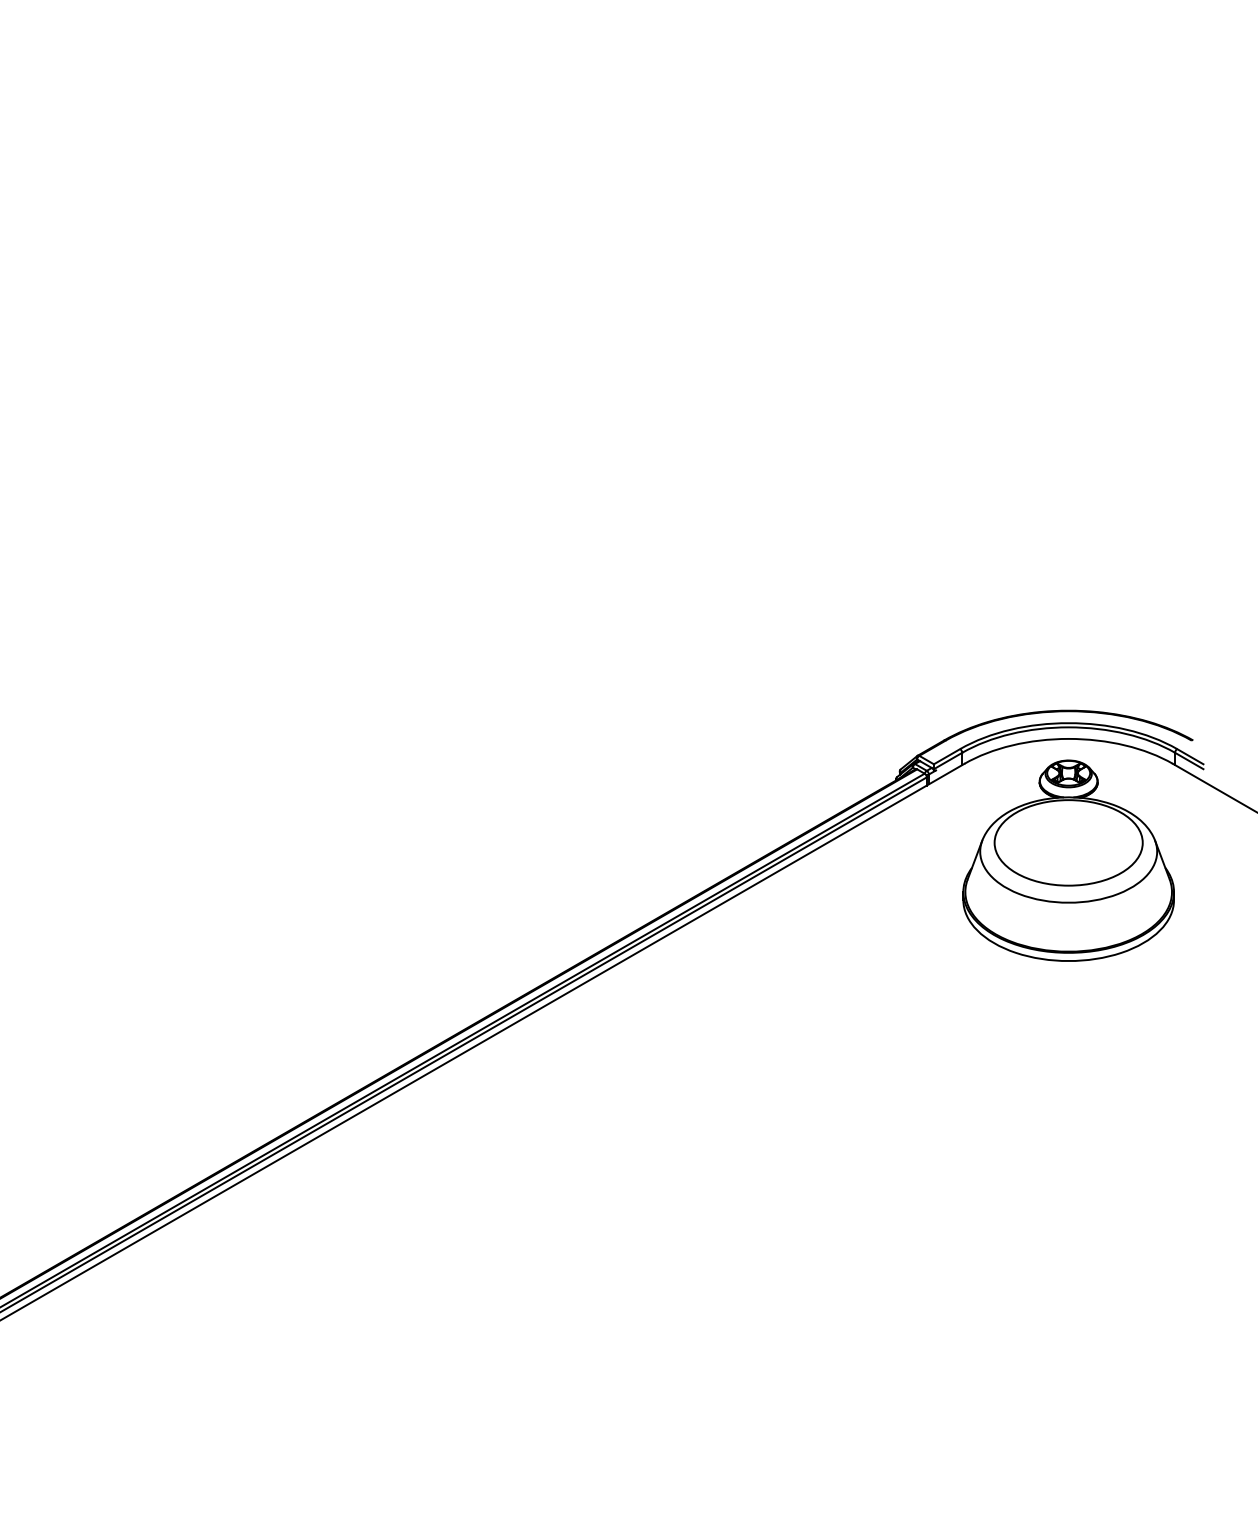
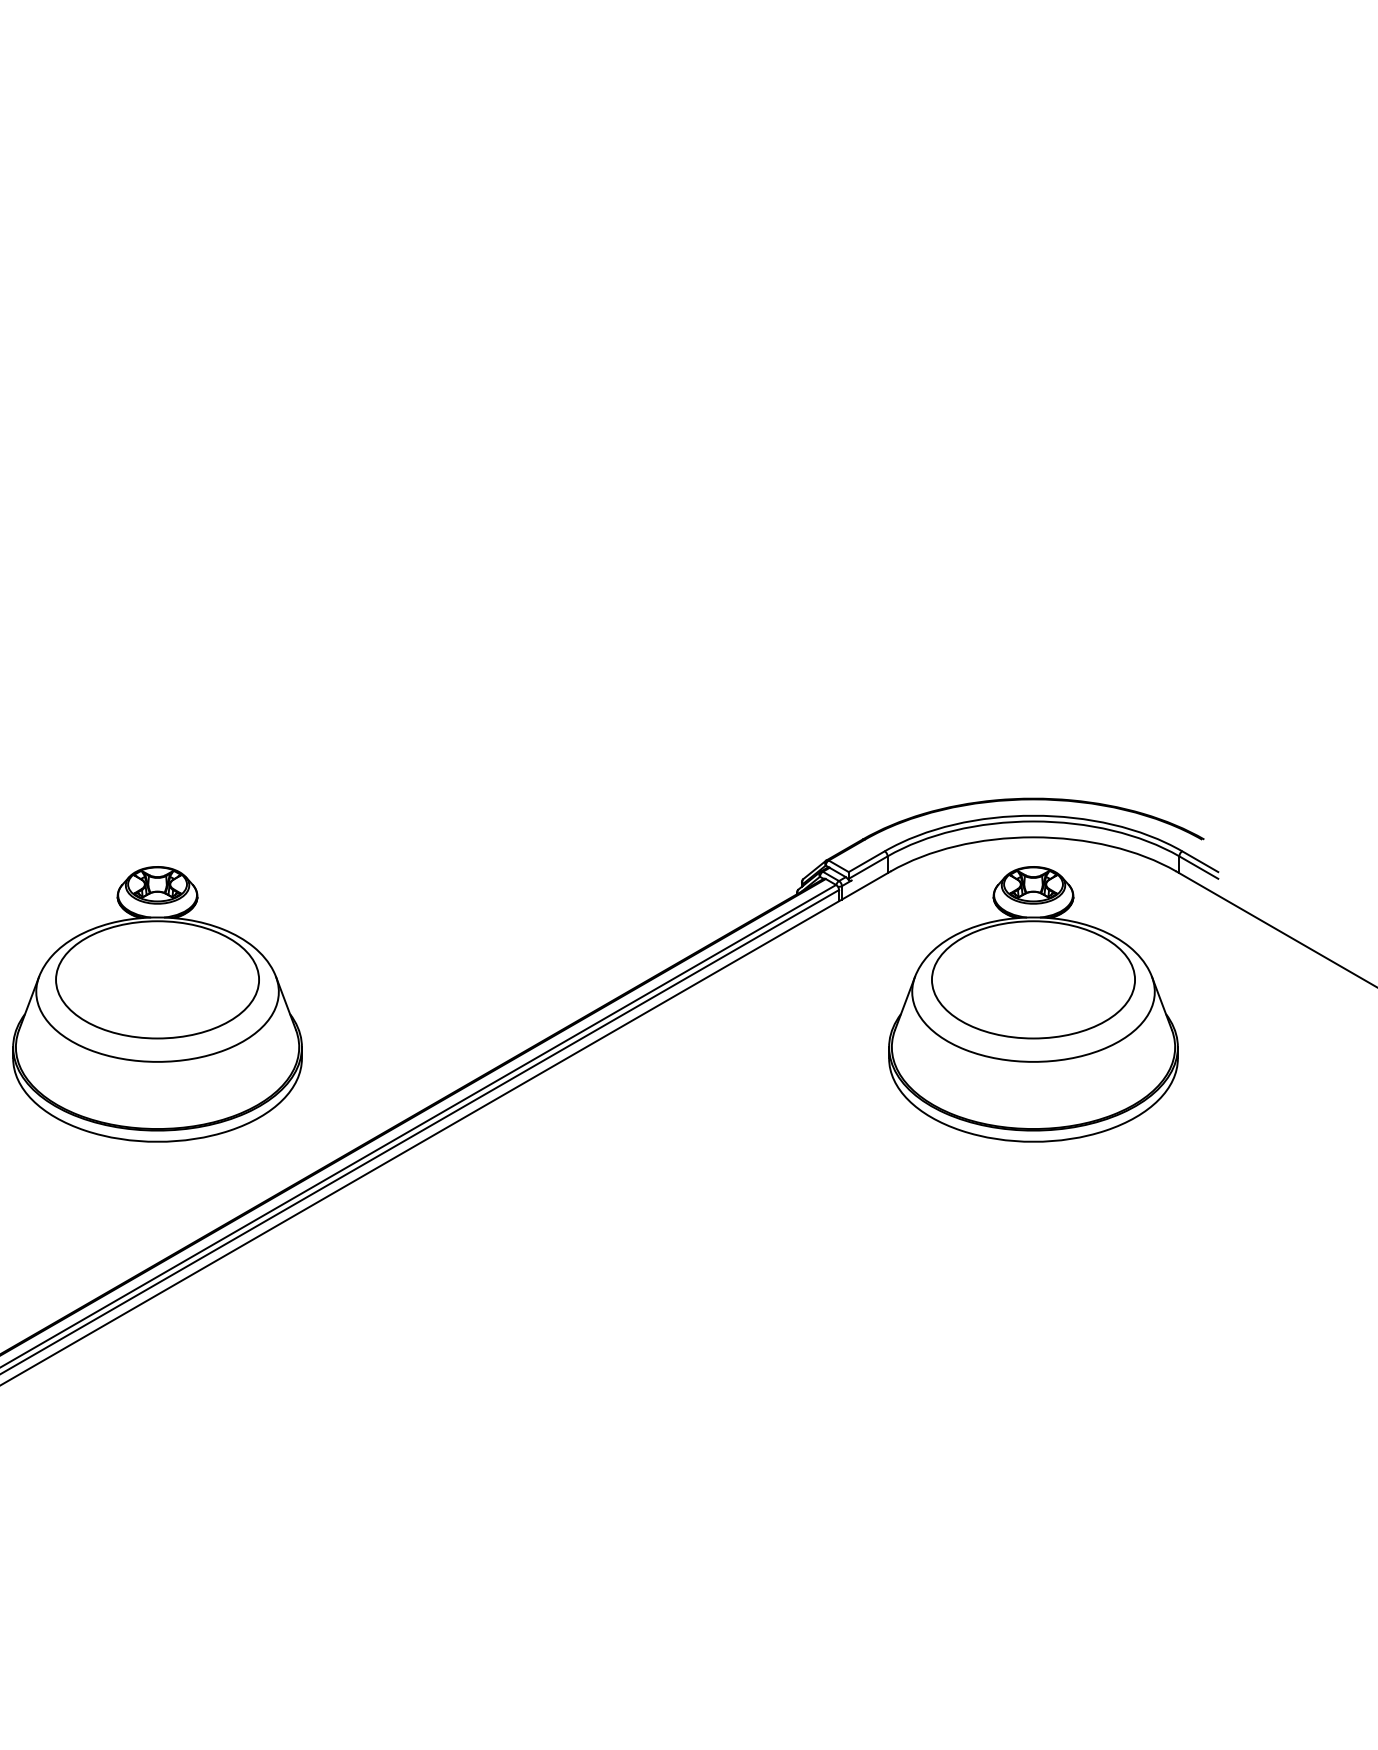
part: (429, 860) -> (157, 1003), added

